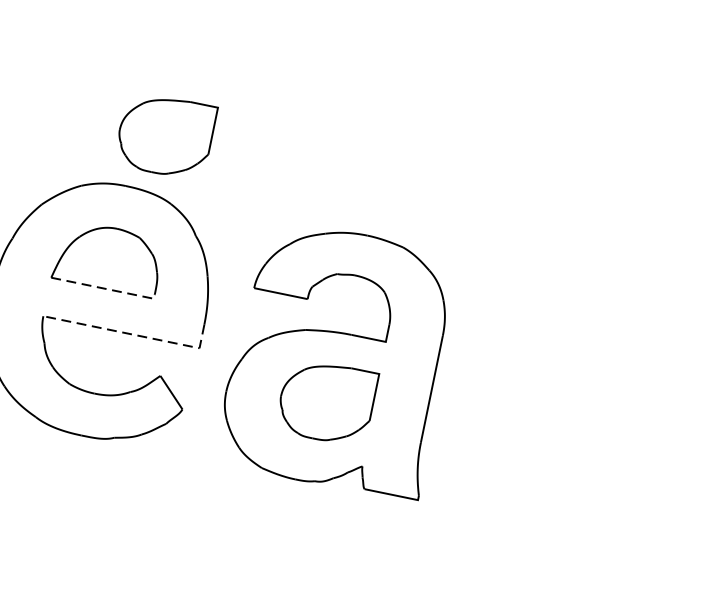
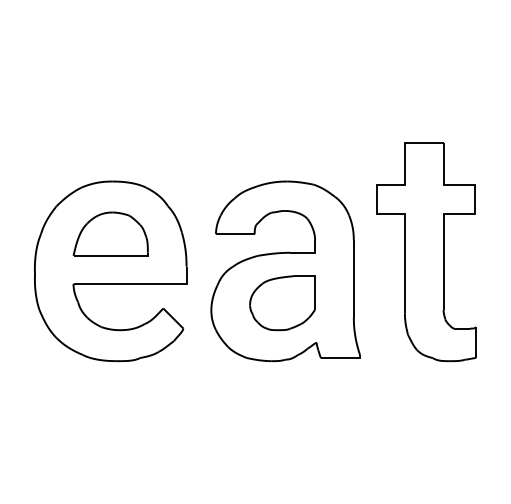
part: (165, 136) -> (132, 141), removed
line: (106, 288) -> (113, 255), dashed -> solid
line: (133, 334) -> (138, 283), dashed -> solid
part: (539, 373) -> (426, 252), added

